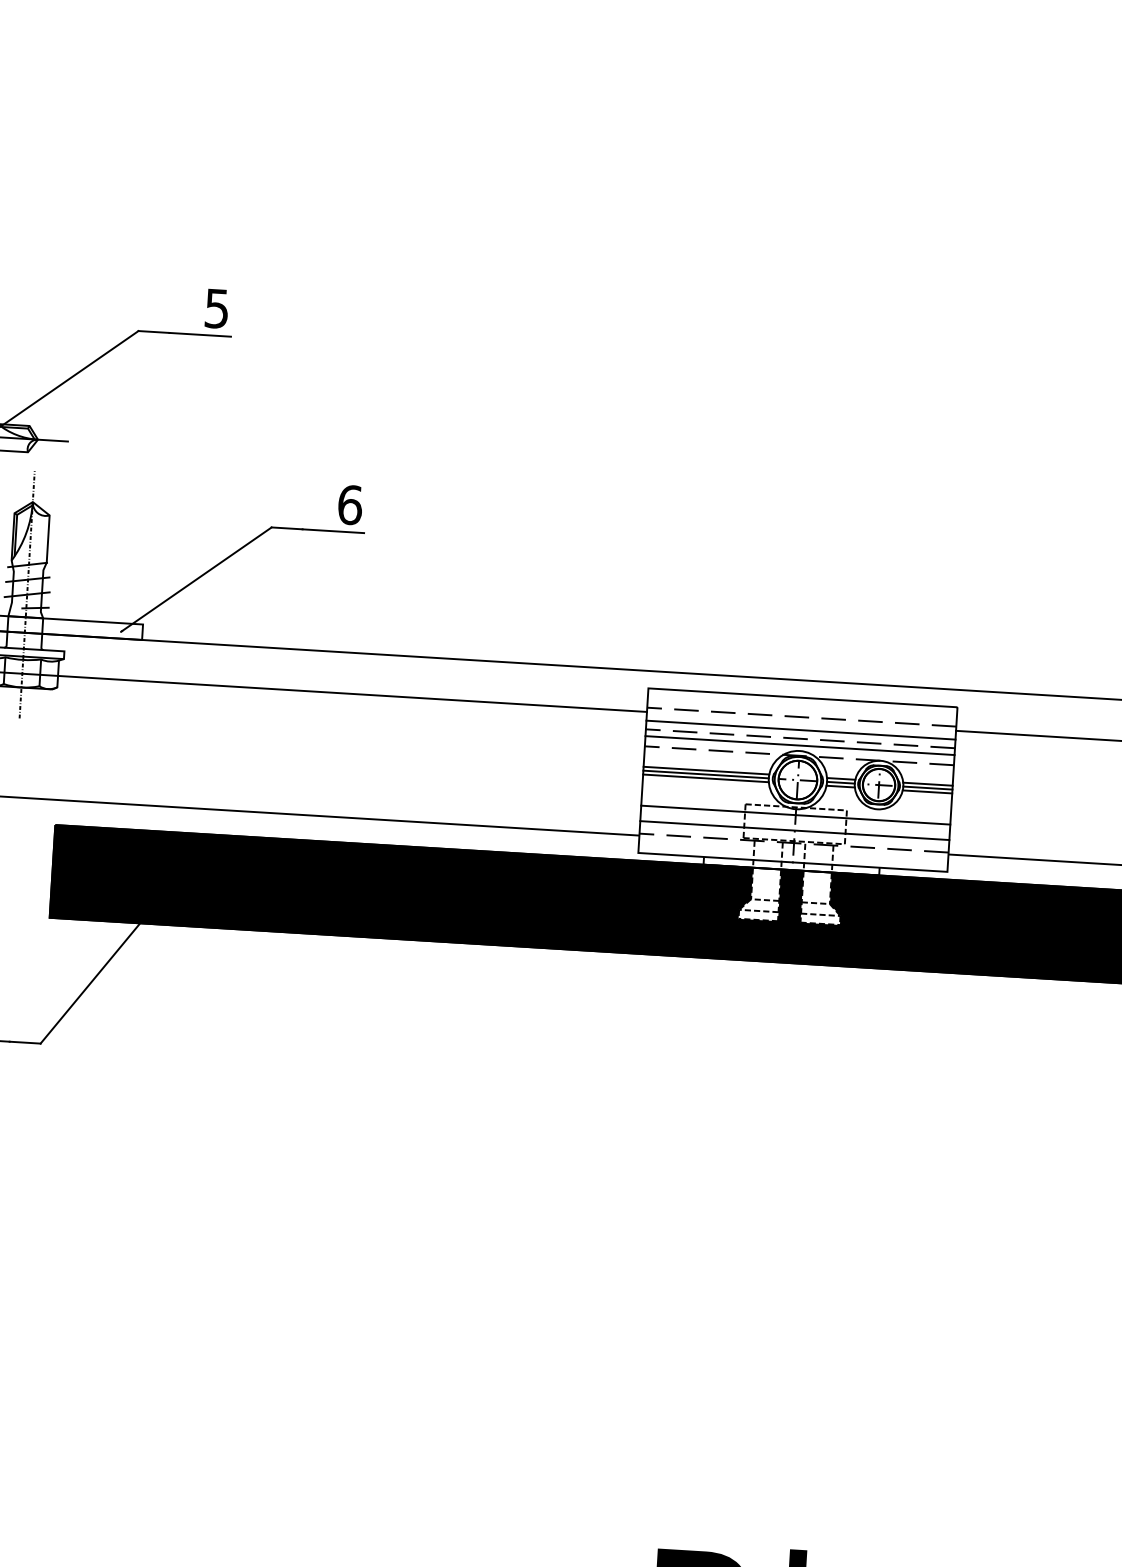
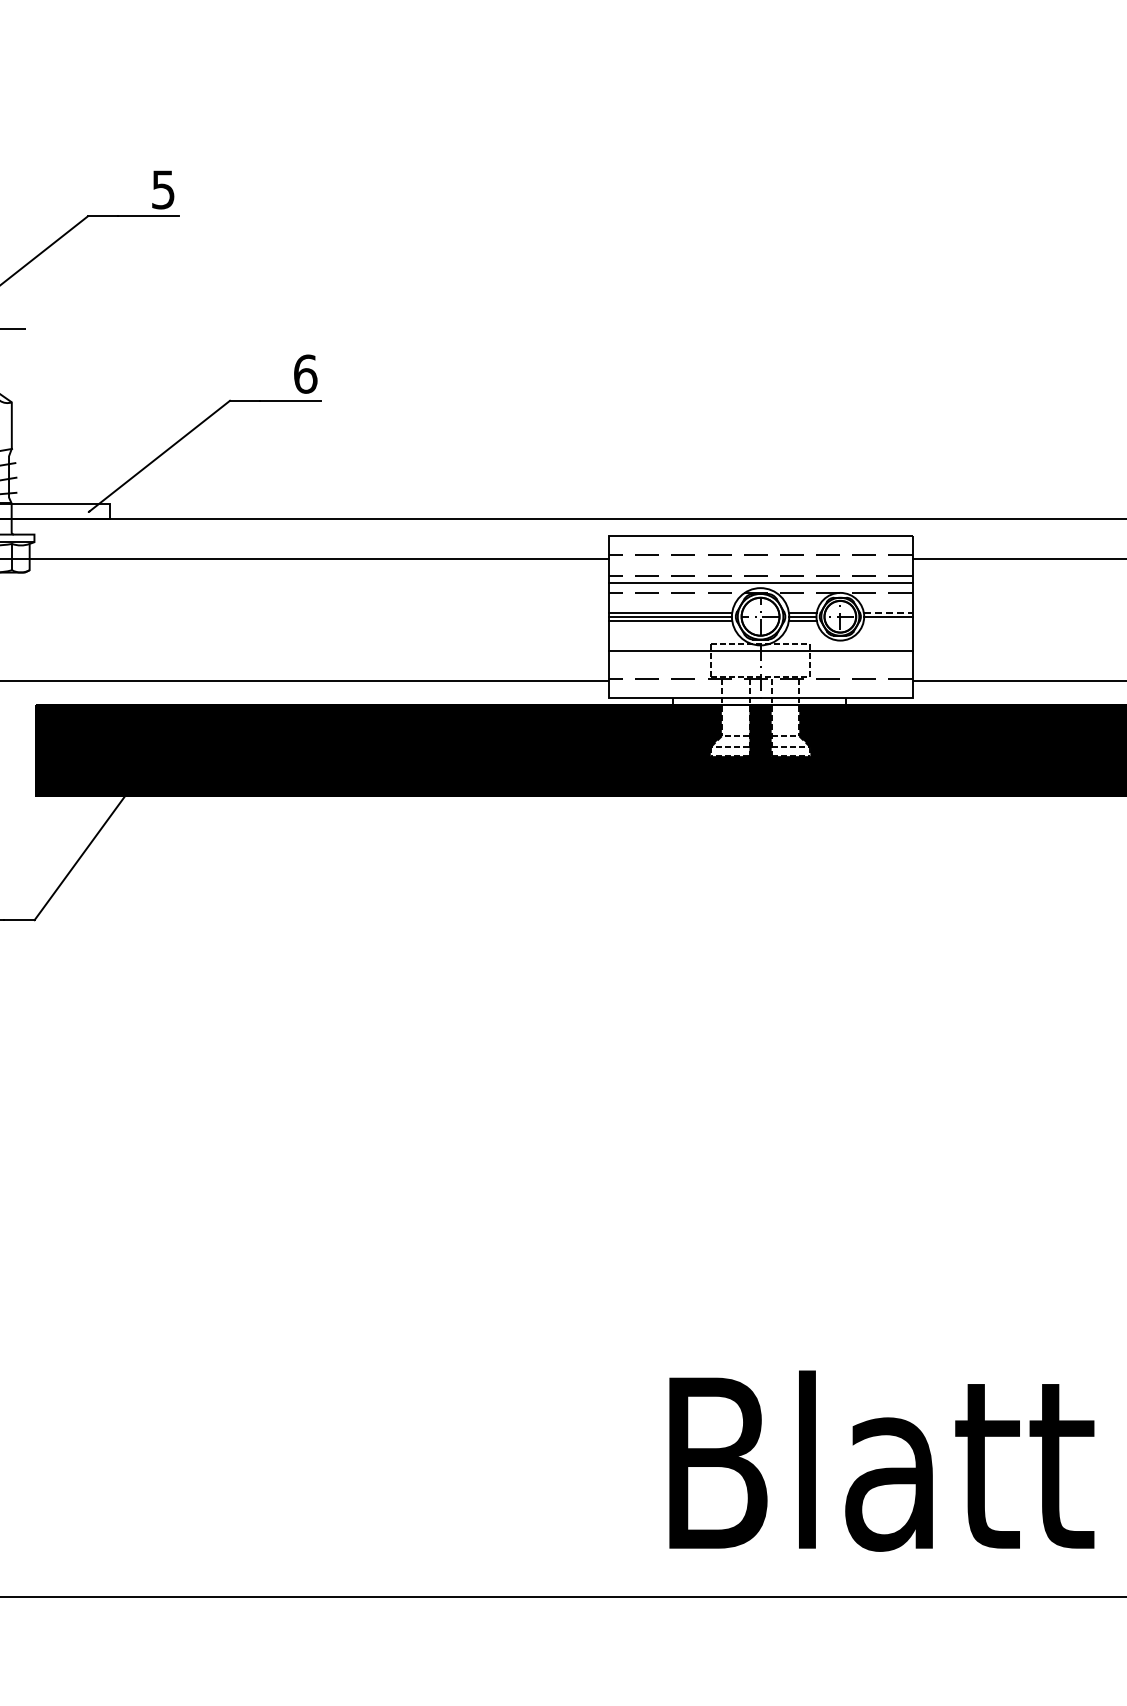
line: (800, 730) -> (760, 567), removed
line: (928, 783) -> (888, 612), solid -> dashed
line: (926, 791) -> (887, 620), removed
line: (794, 830) -> (760, 666), removed

